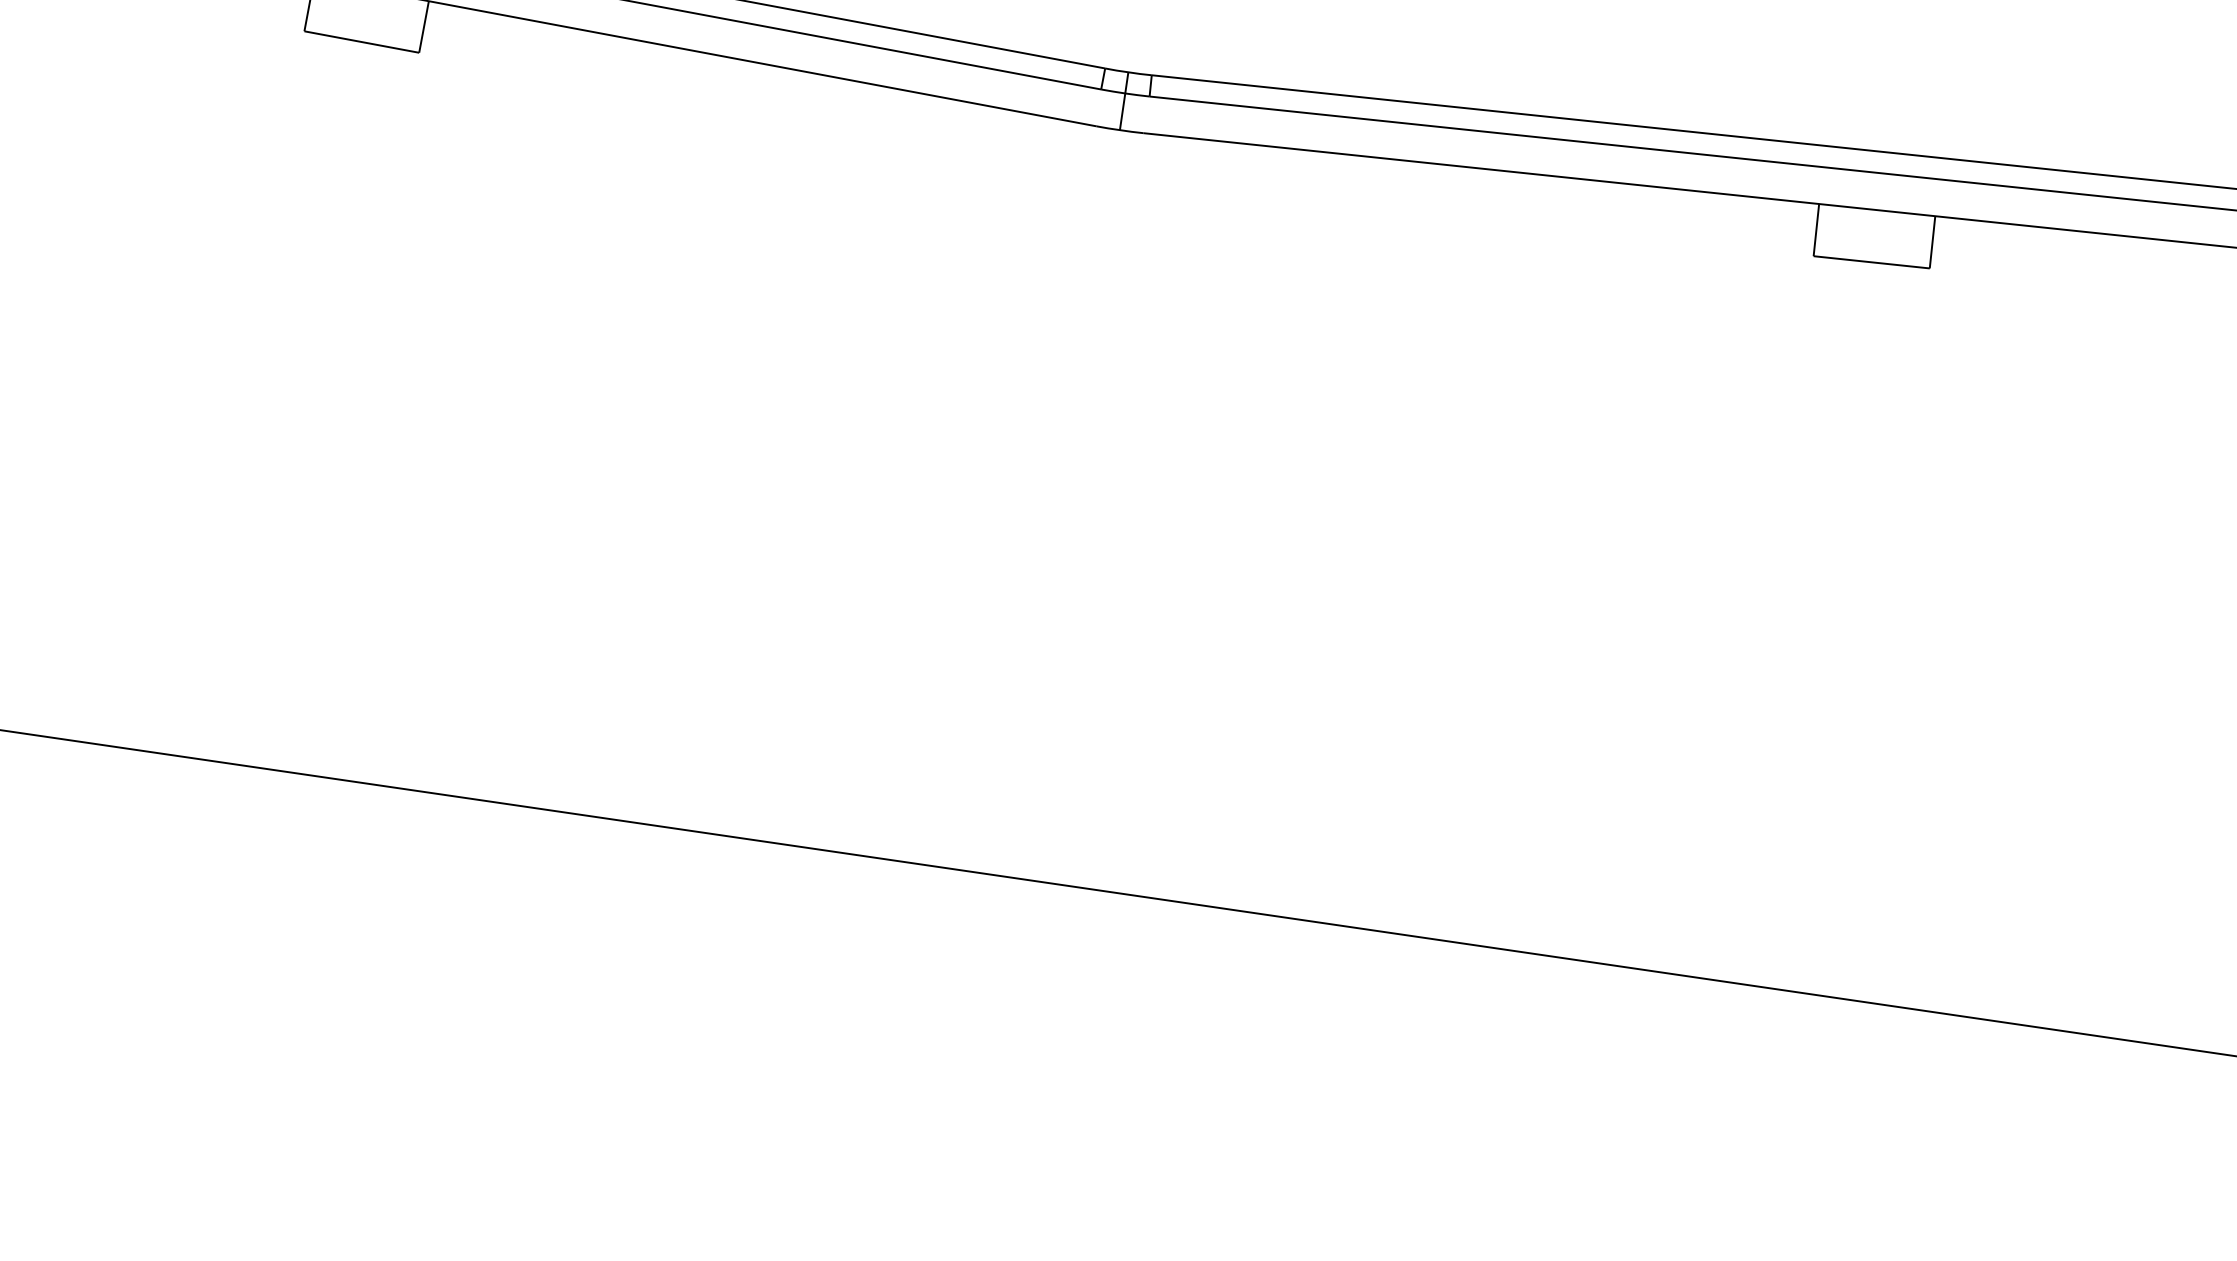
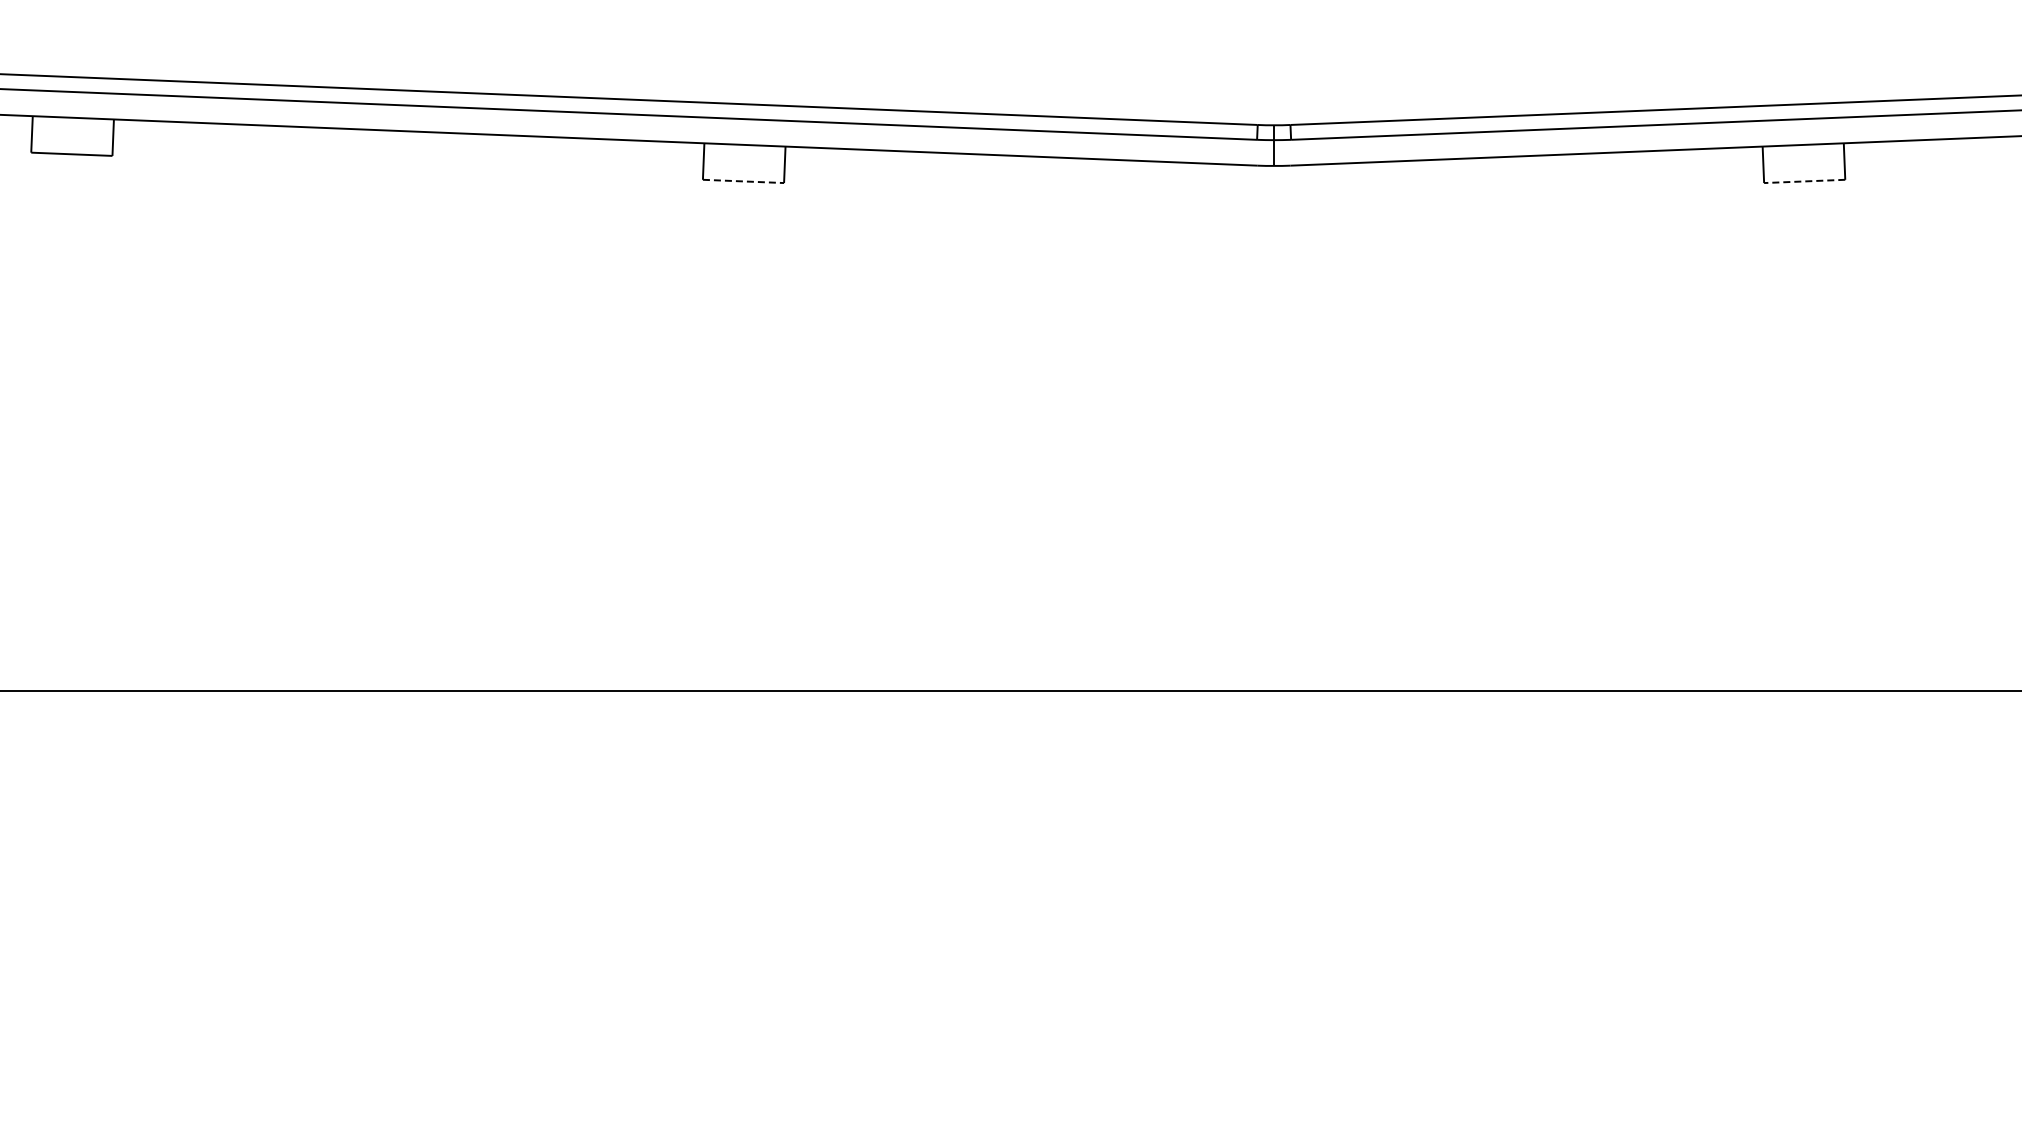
line: (361, 42) -> (743, 181), solid -> dashed
line: (1871, 262) -> (1804, 181), solid -> dashed

